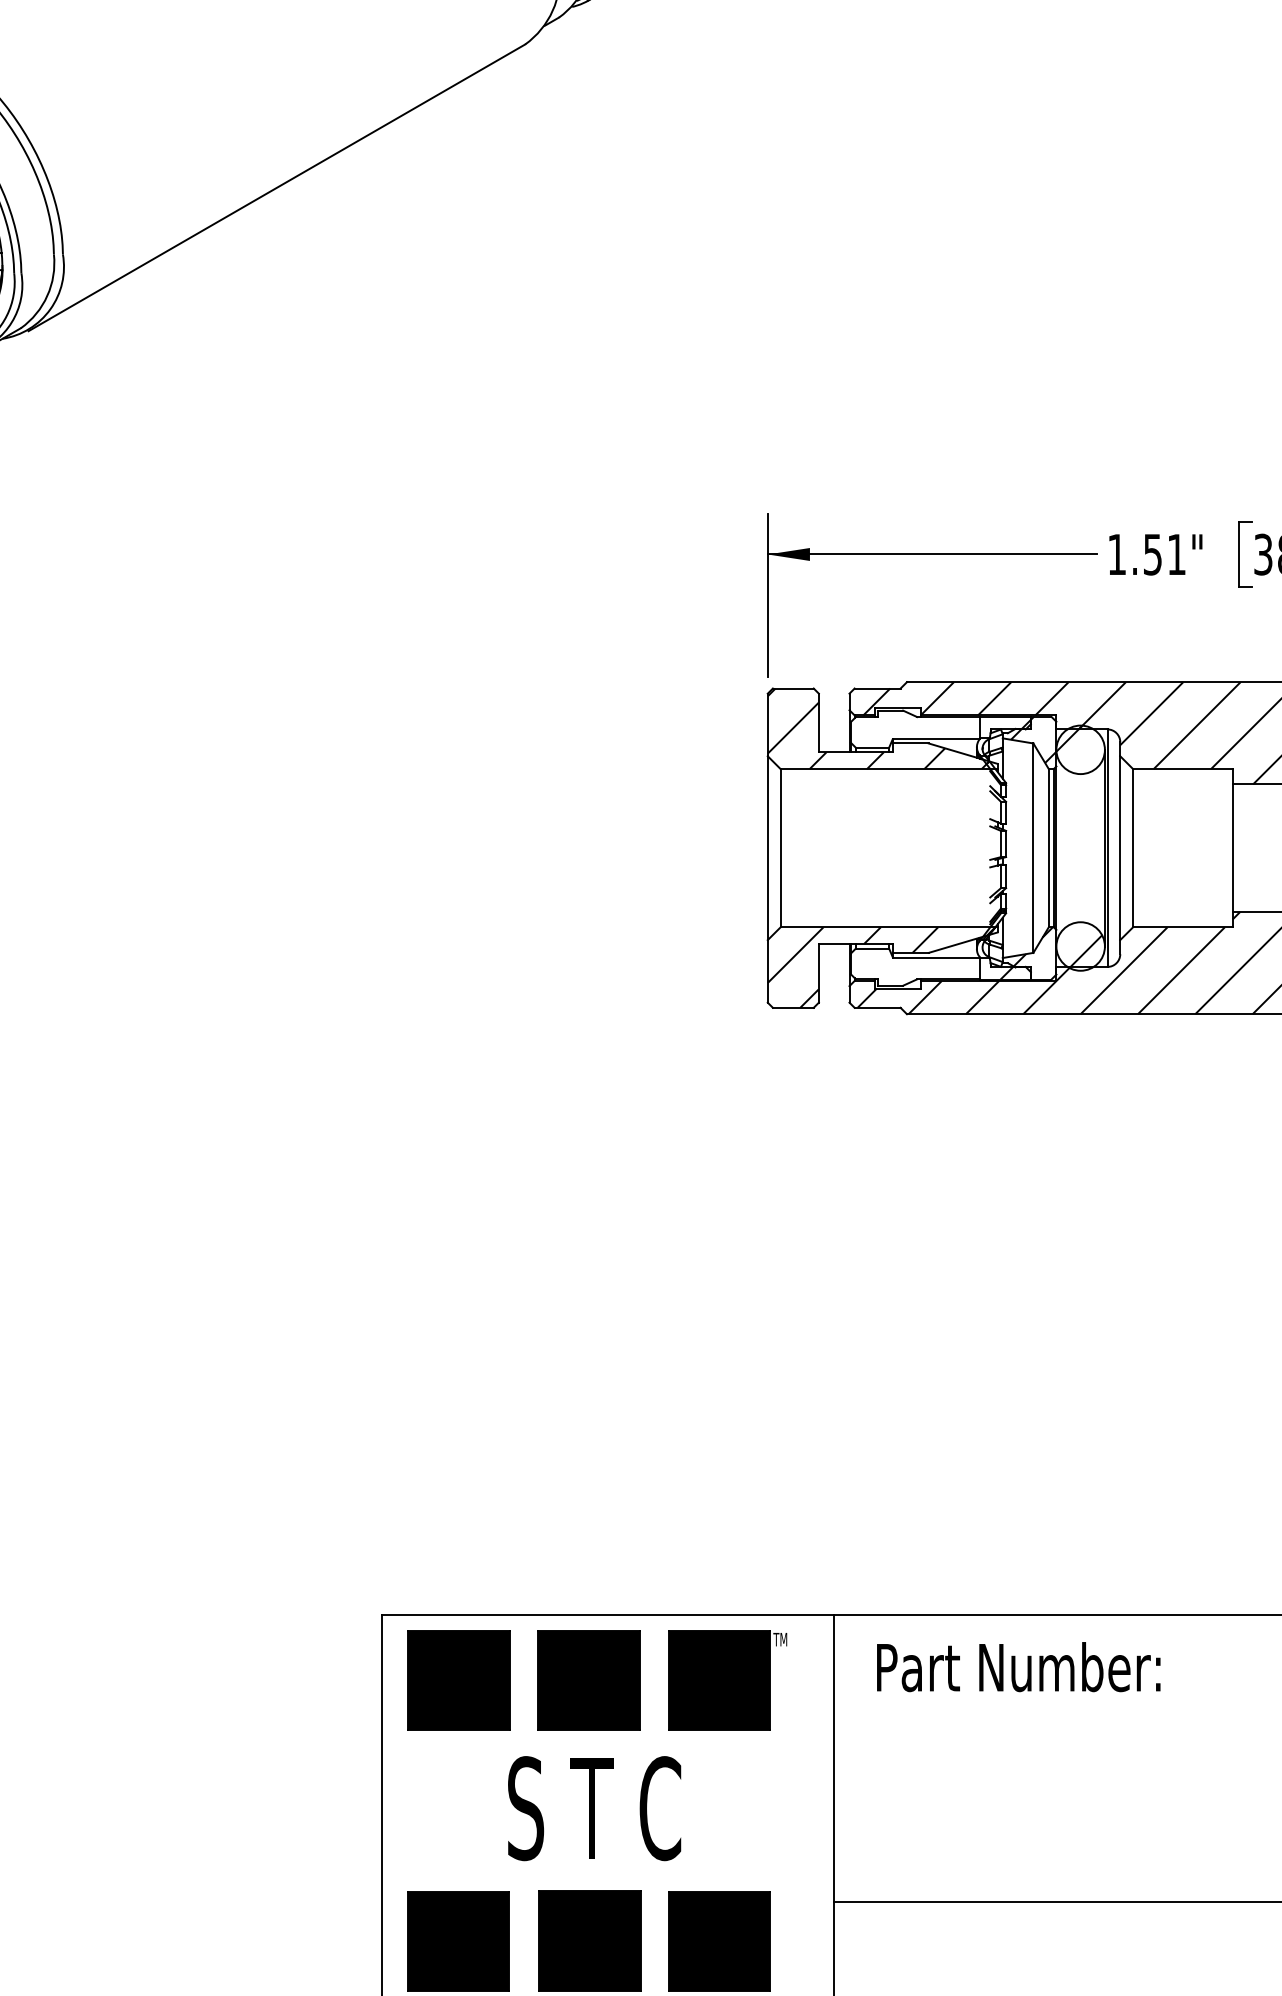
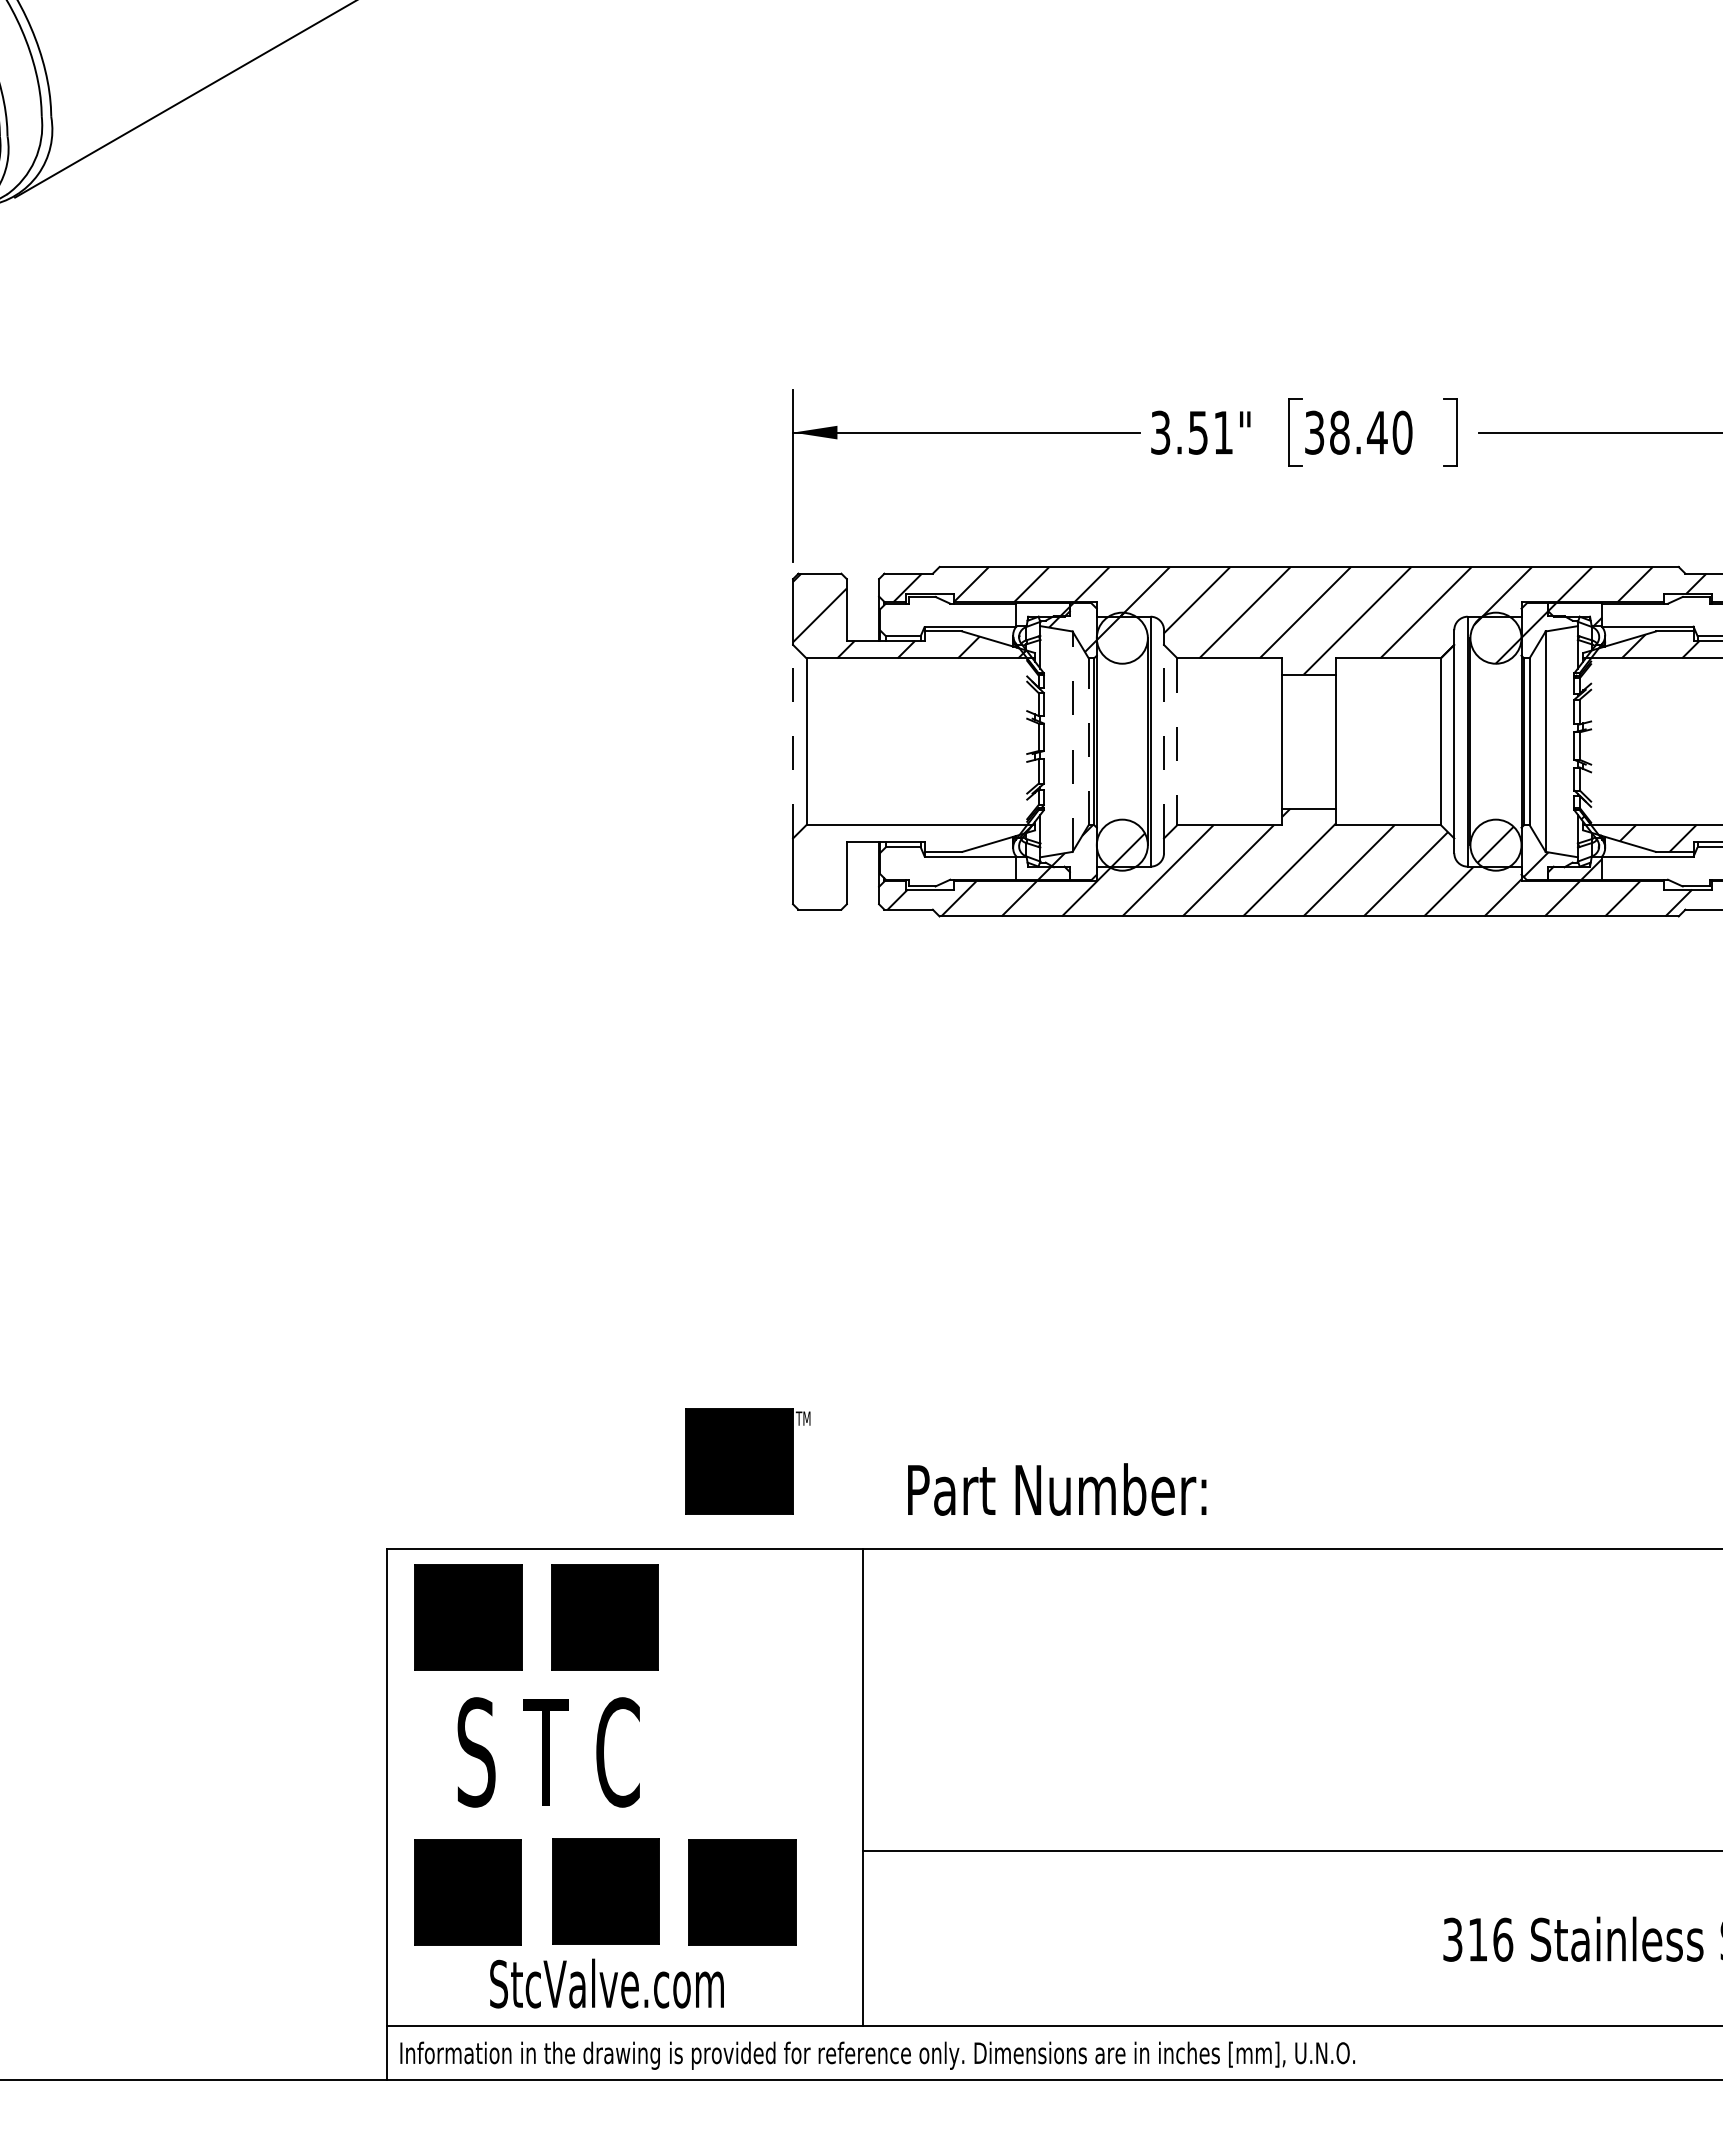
text: (1116, 554) -> (1160, 432), 1.51" -> 3.51"
line: (768, 847) -> (793, 741), solid -> dashed
line: (1033, 847) -> (1072, 741), solid -> dashed
line: (1048, 847) -> (1088, 741), solid -> dashed
line: (1120, 847) -> (1164, 741), solid -> dashed
line: (1133, 848) -> (1177, 742), solid -> dashed
hatch: (881, 967) -> (912, 867), removed
text: (1019, 1667) -> (1057, 1489), moved
part: (727, 1680) -> (747, 1461), moved
text: (594, 1808) -> (548, 1752), moved

